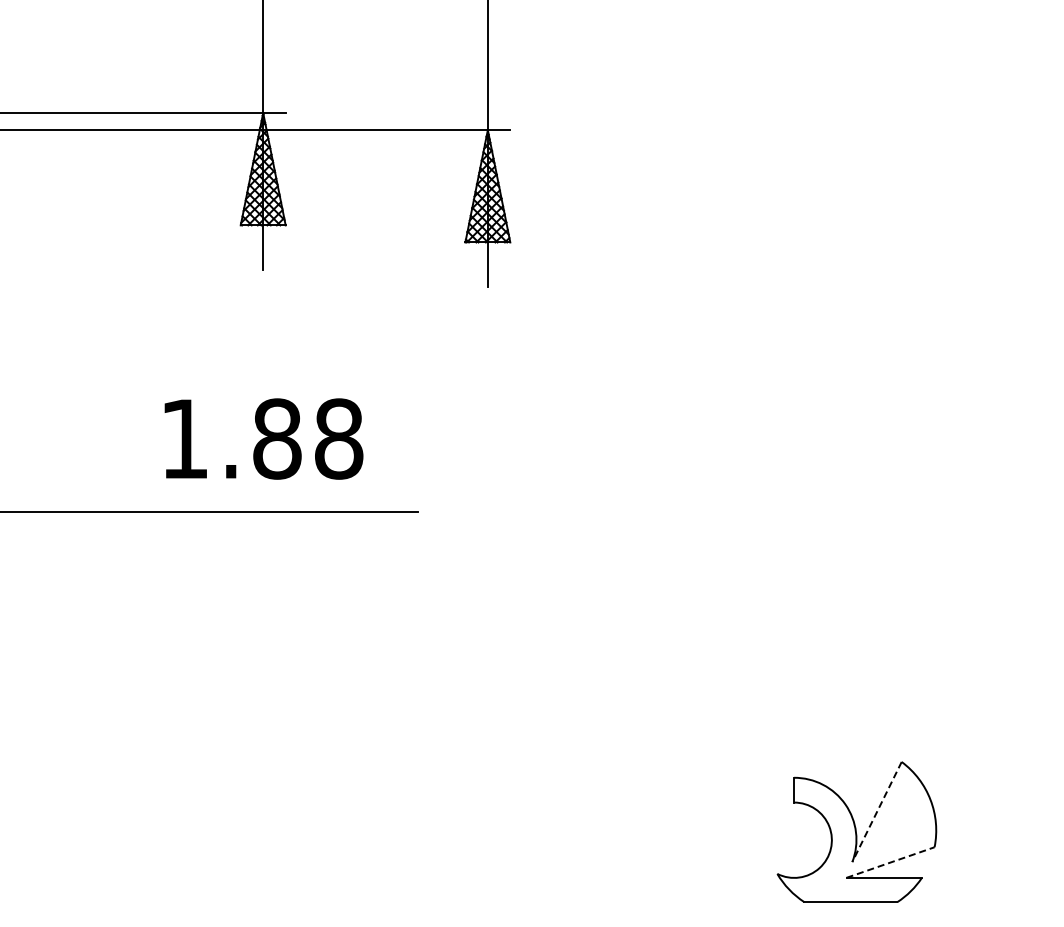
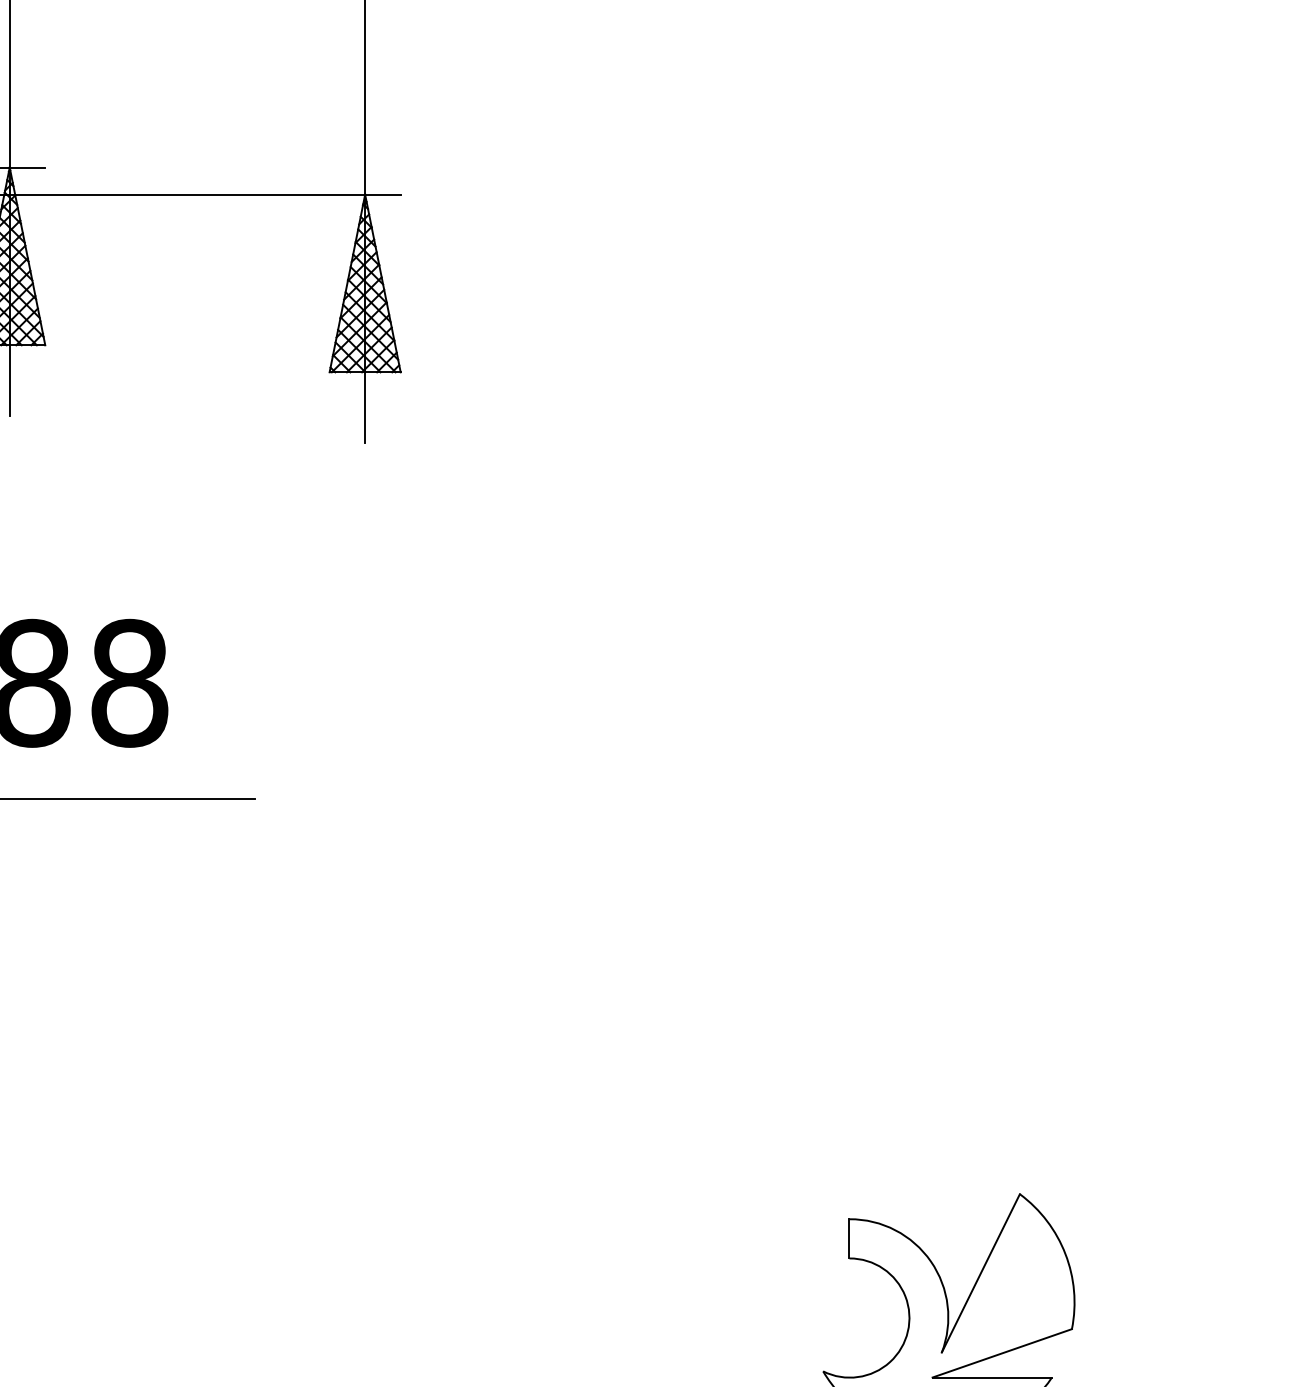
line: (877, 812) -> (981, 1274), dashed -> solid
line: (890, 862) -> (1002, 1353), dashed -> solid

